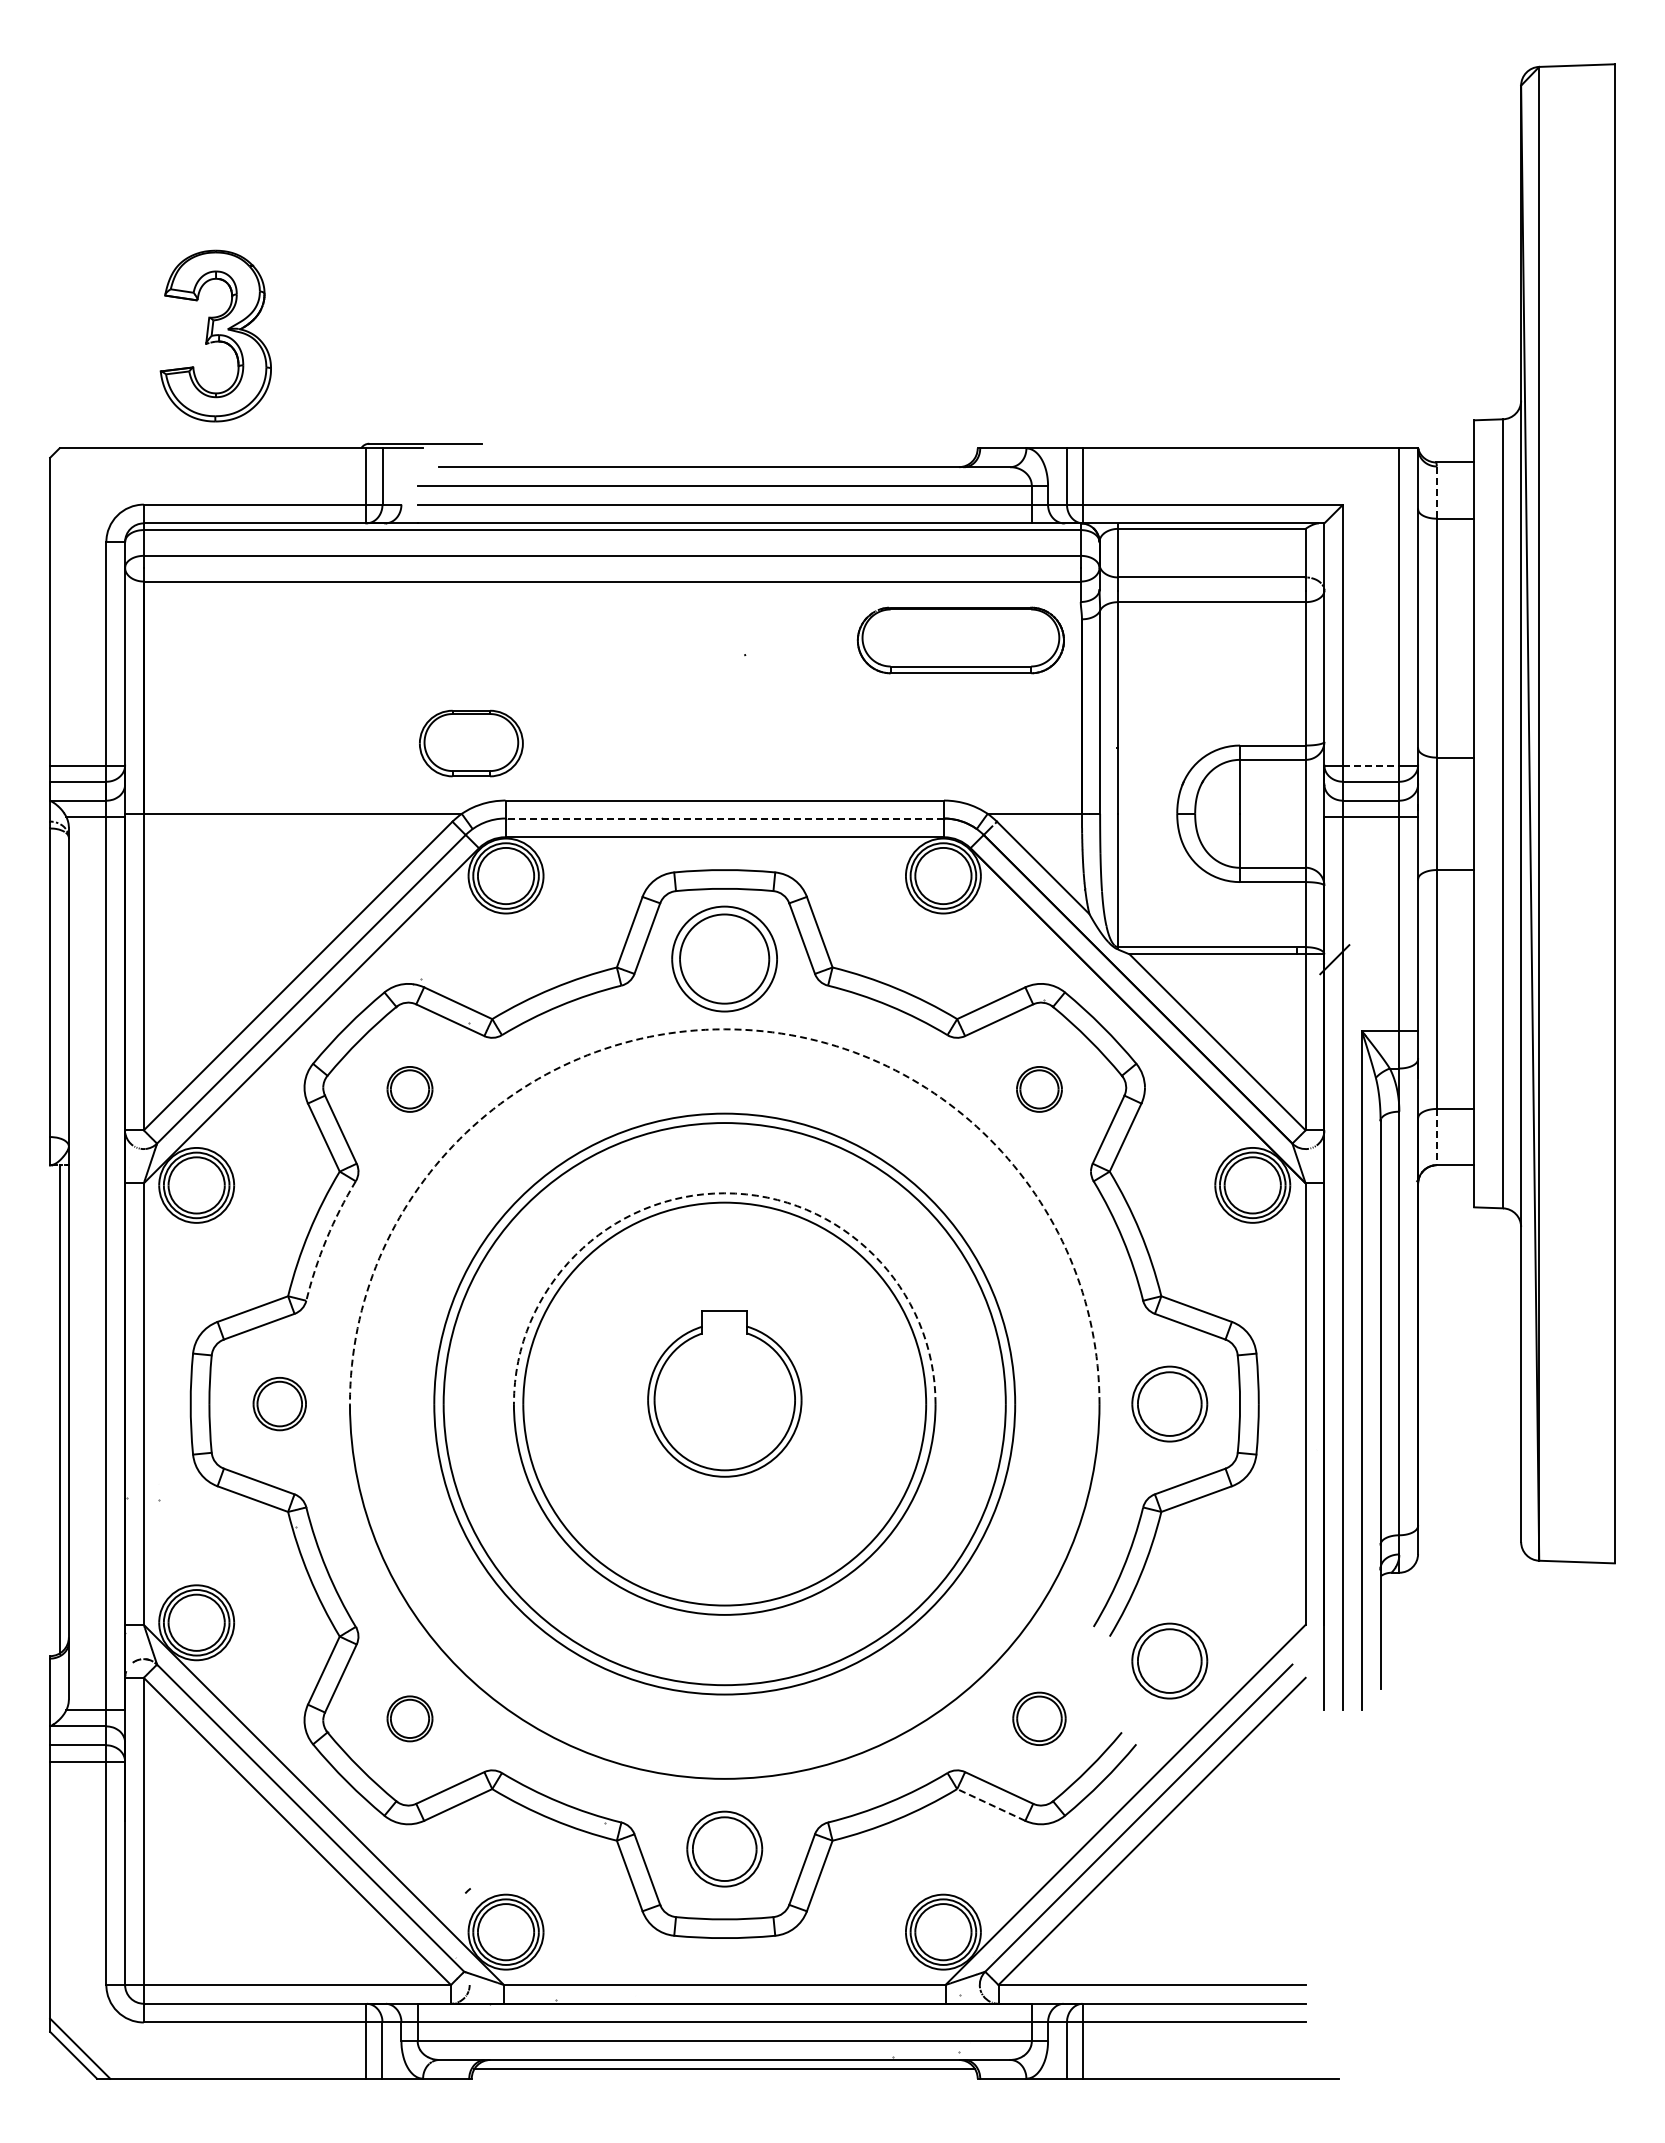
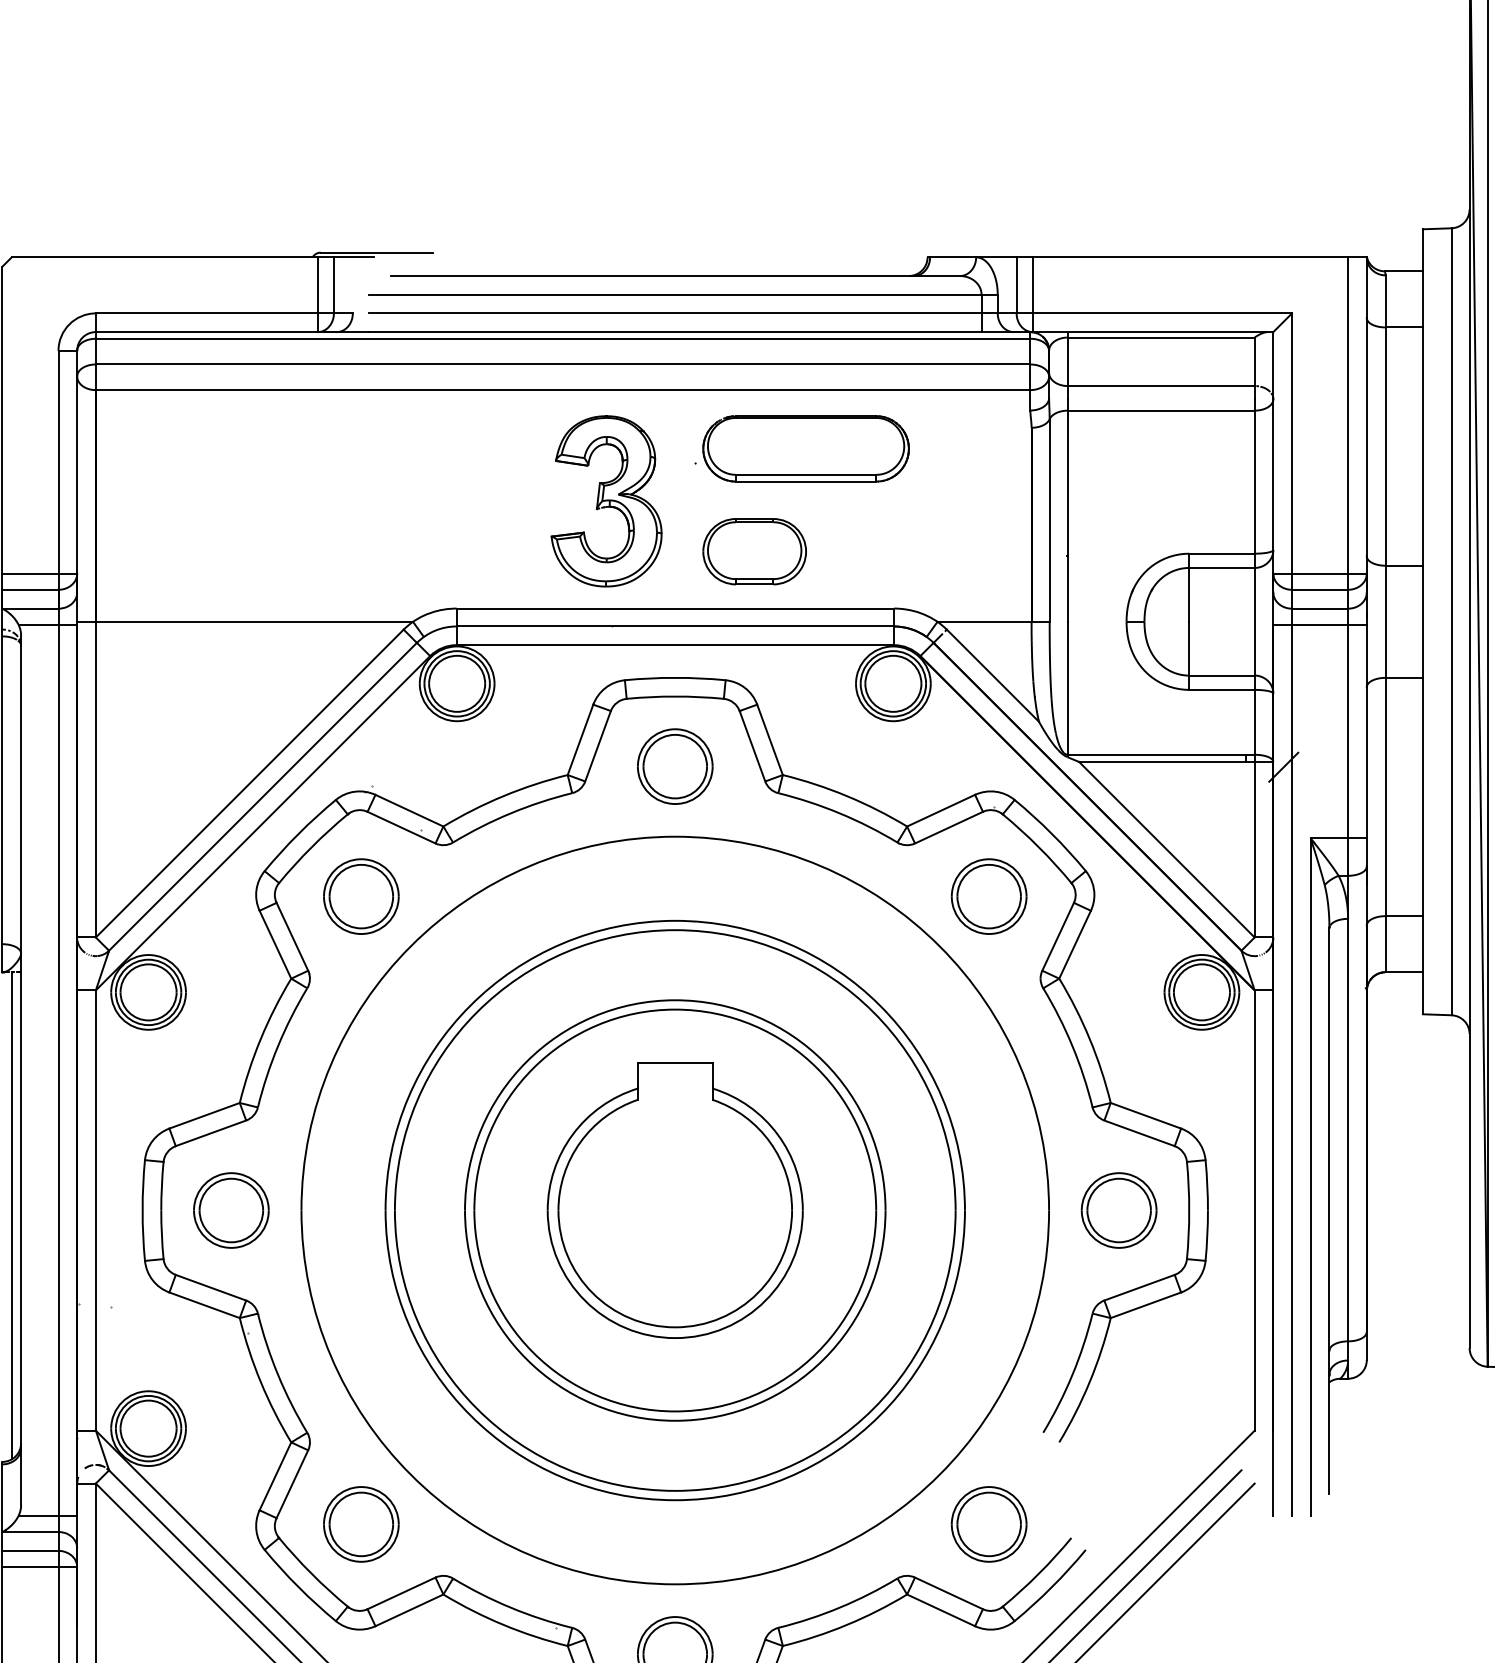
part: (215, 335) -> (606, 500), moved
line: (1436, 493) -> (1385, 302), dashed -> solid
part: (960, 640) -> (805, 448), moved
part: (471, 743) -> (754, 551), moved
line: (1371, 765) -> (1320, 573), dashed -> solid
line: (724, 818) -> (675, 626), dashed -> solid
part: (724, 958) -> (675, 766), size x0.71
arc: (724, 1029) -> (675, 836), dashed -> solid
part: (409, 1089) -> (360, 896), size x1.67
part: (1039, 1089) -> (989, 896), size x1.67
line: (1436, 1137) -> (1385, 944), dashed -> solid
arc: (724, 1193) -> (675, 1000), dashed -> solid
arc: (326, 1239) -> (278, 1046), dashed -> solid
part: (724, 1393) -> (675, 1199), size x1.67
part: (279, 1403) -> (231, 1209), size x1.43
part: (1169, 1660) -> (1118, 1466), removed
part: (409, 1718) -> (360, 1524), size x1.67
part: (1039, 1718) -> (989, 1524), size x1.43
line: (991, 1804) -> (941, 1609), dashed -> solid

